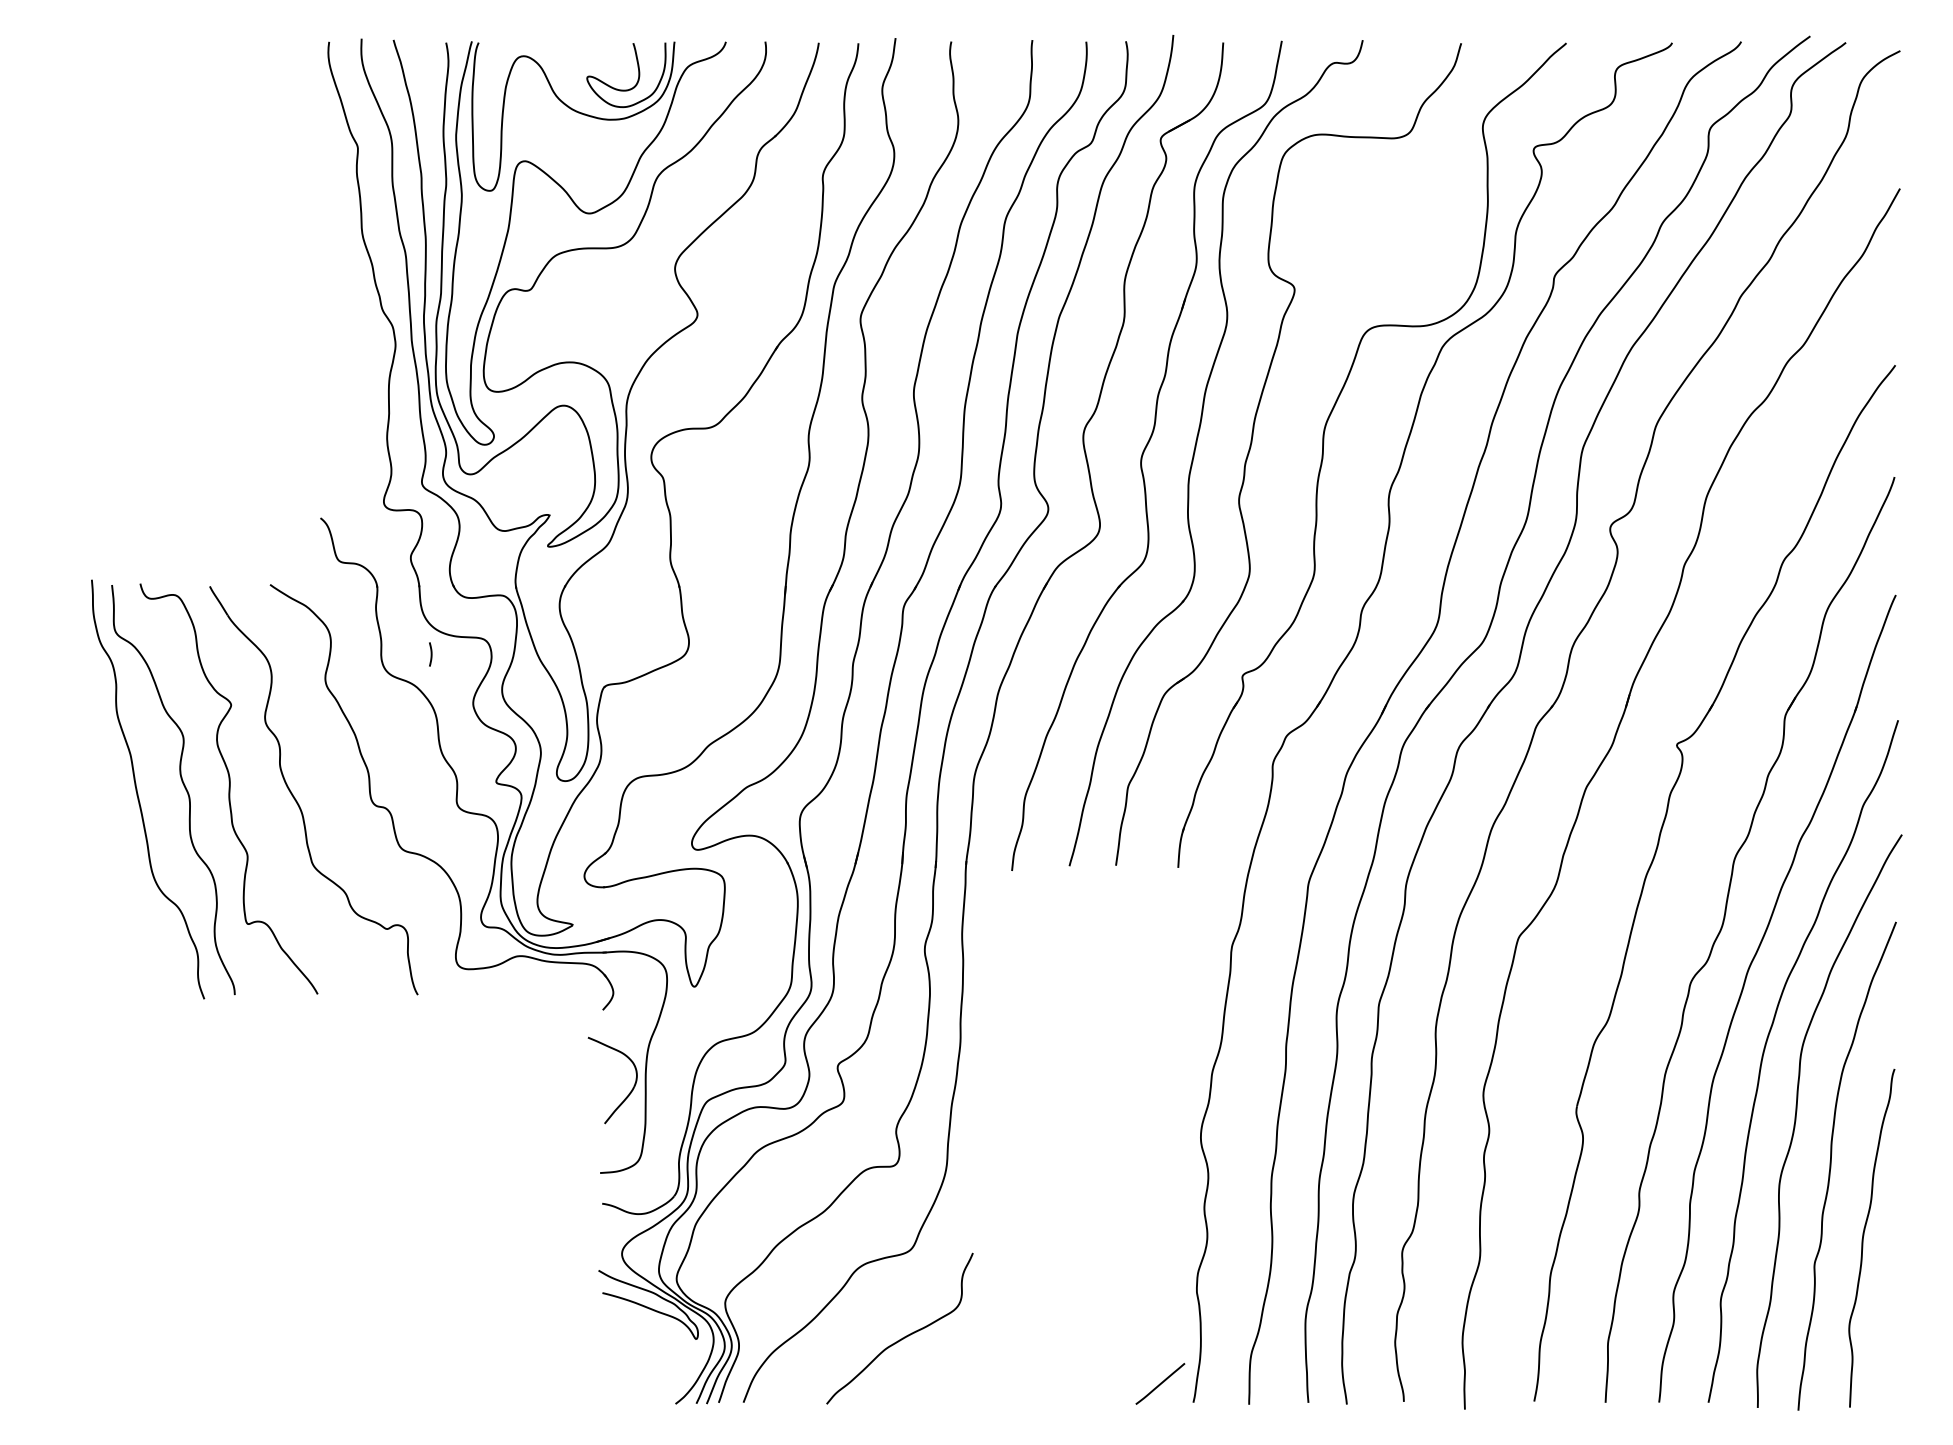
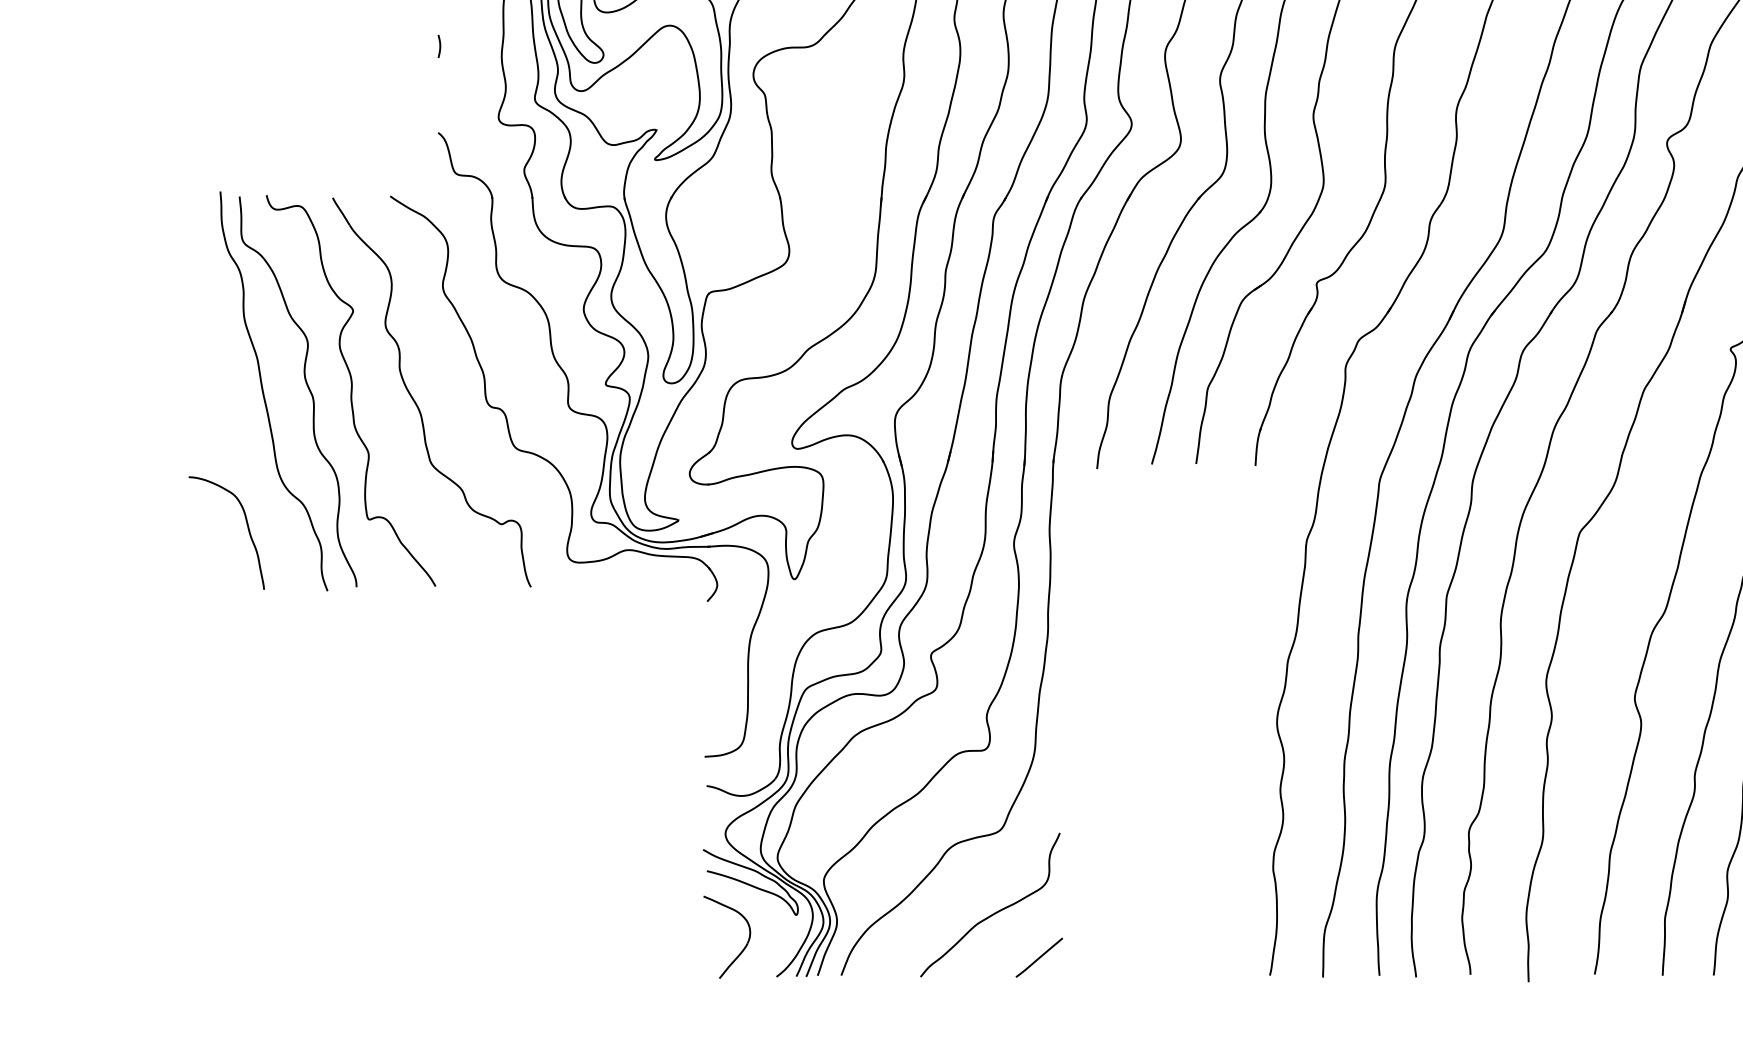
line: (430, 654) -> (439, 46), moved
curve: (119, 930) -> (246, 525), added
part: (629, 1092) -> (743, 948), moved
line: (1160, 1383) -> (1039, 957), moved

